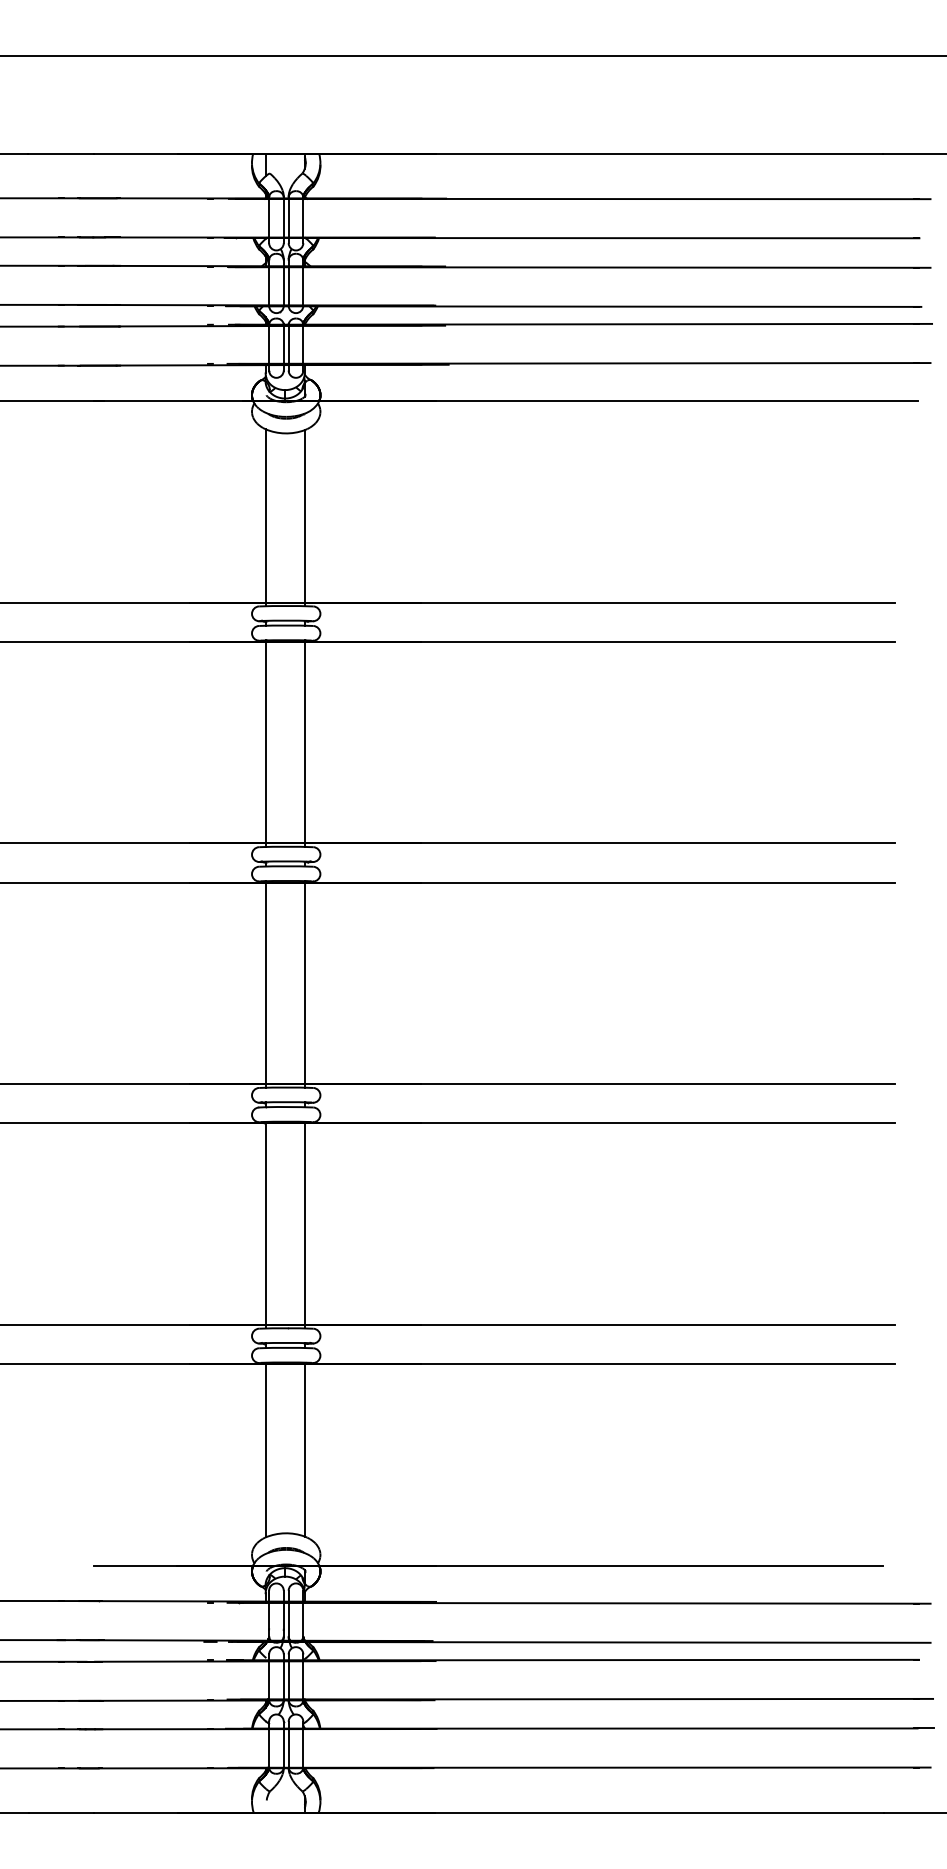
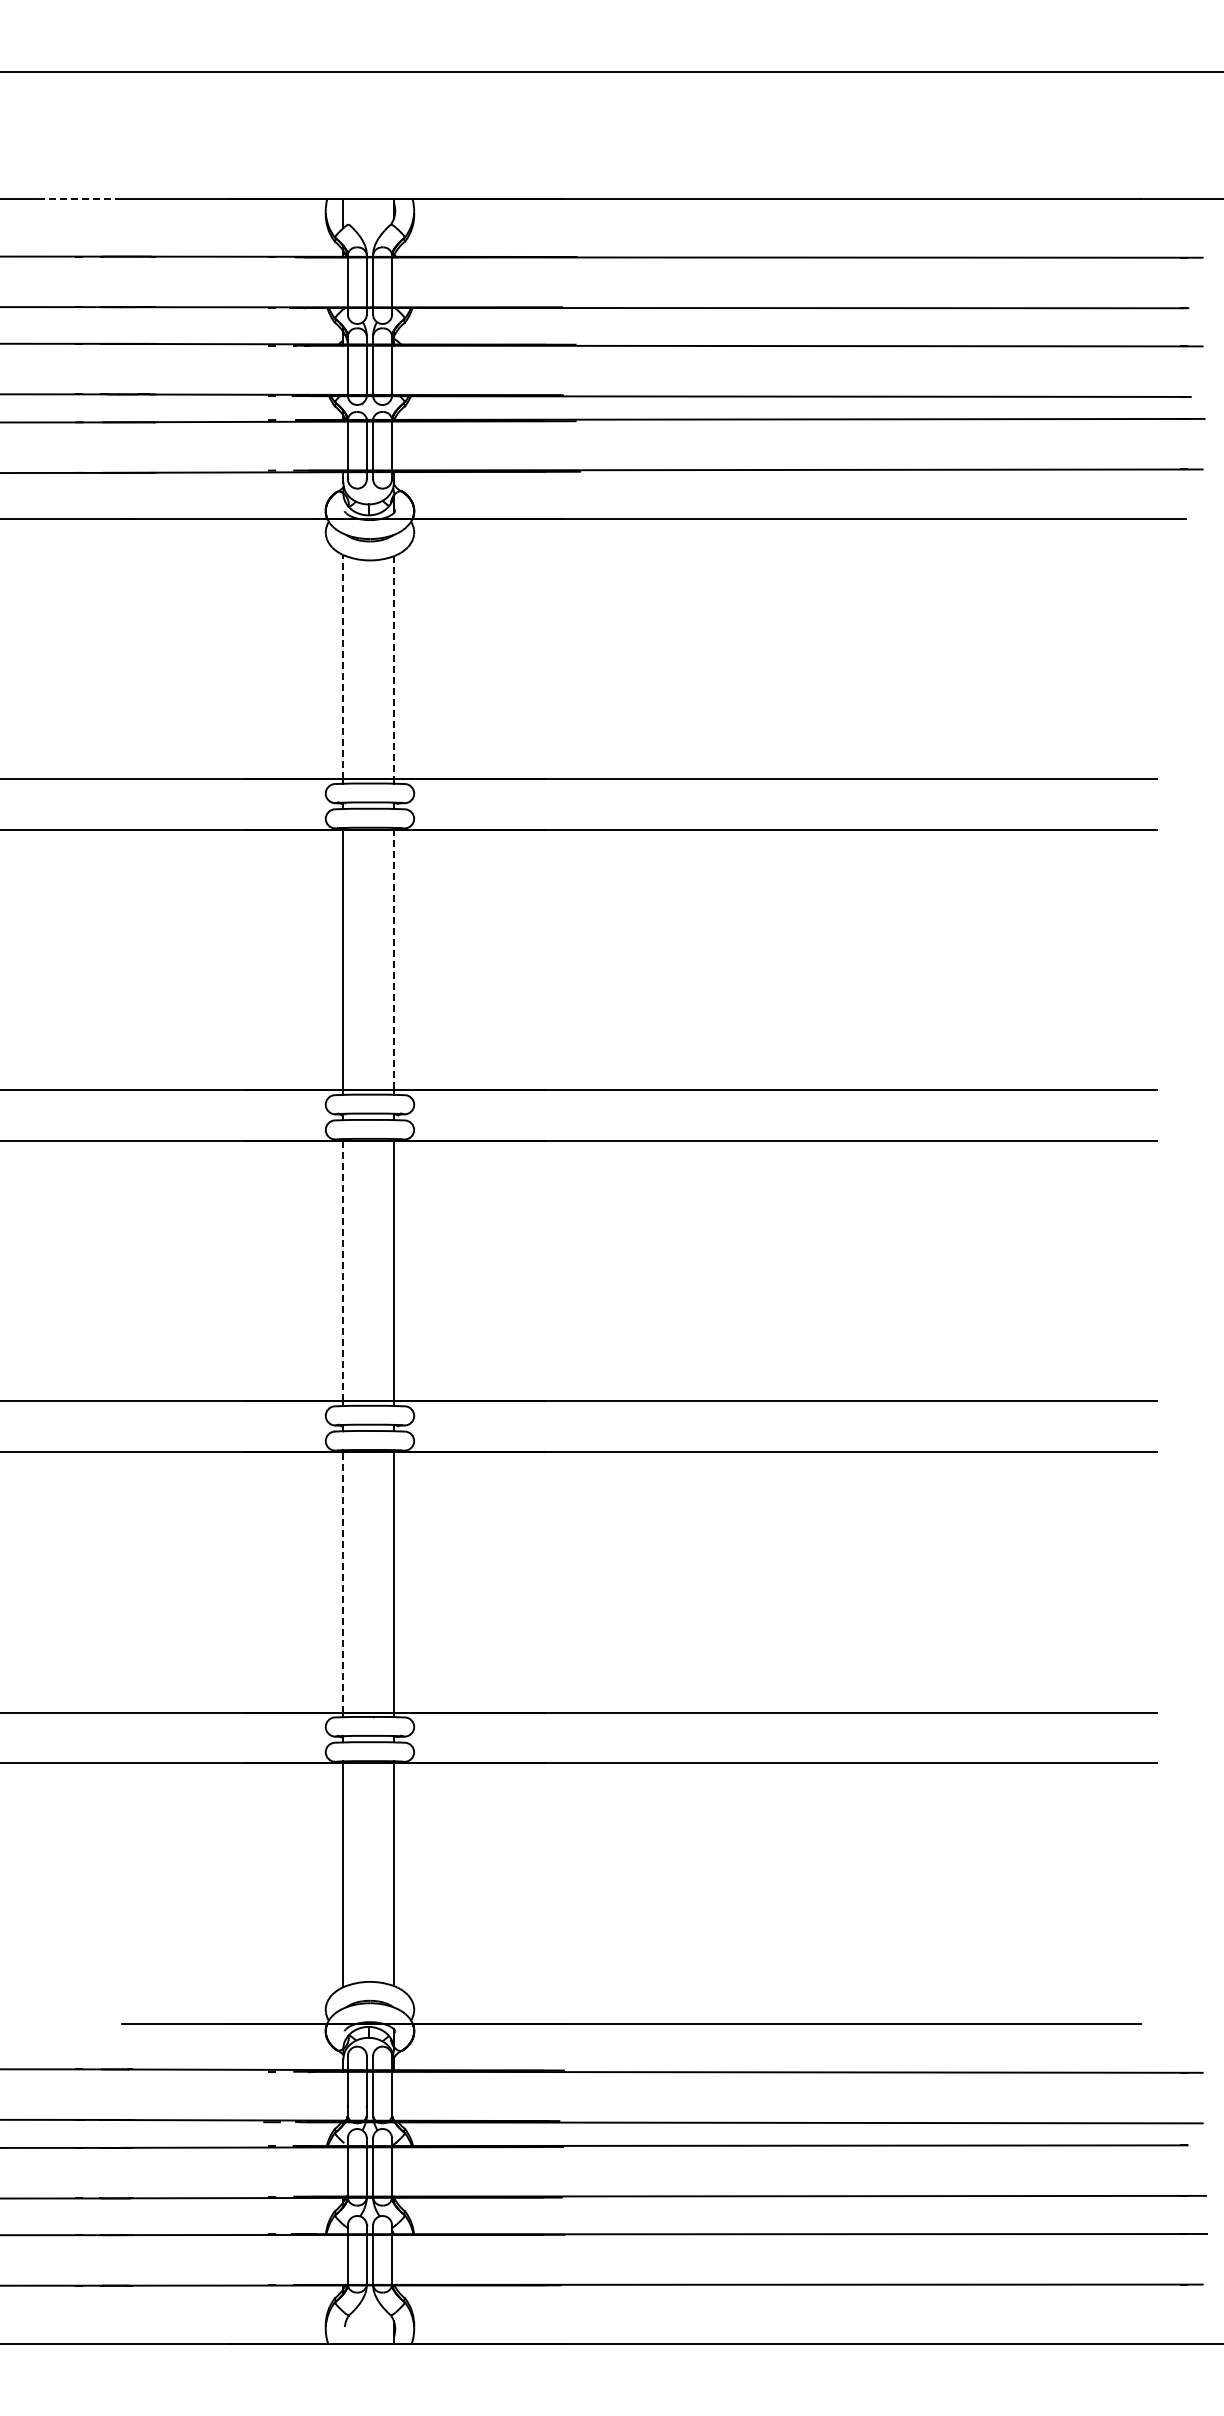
line: (61, 153) -> (79, 198), solid -> dashed
line: (265, 515) -> (343, 666), solid -> dashed
line: (304, 517) -> (393, 668), solid -> dashed
line: (304, 742) -> (393, 960), solid -> dashed
line: (265, 982) -> (343, 1270), solid -> dashed
line: (265, 1223) -> (343, 1581), solid -> dashed

